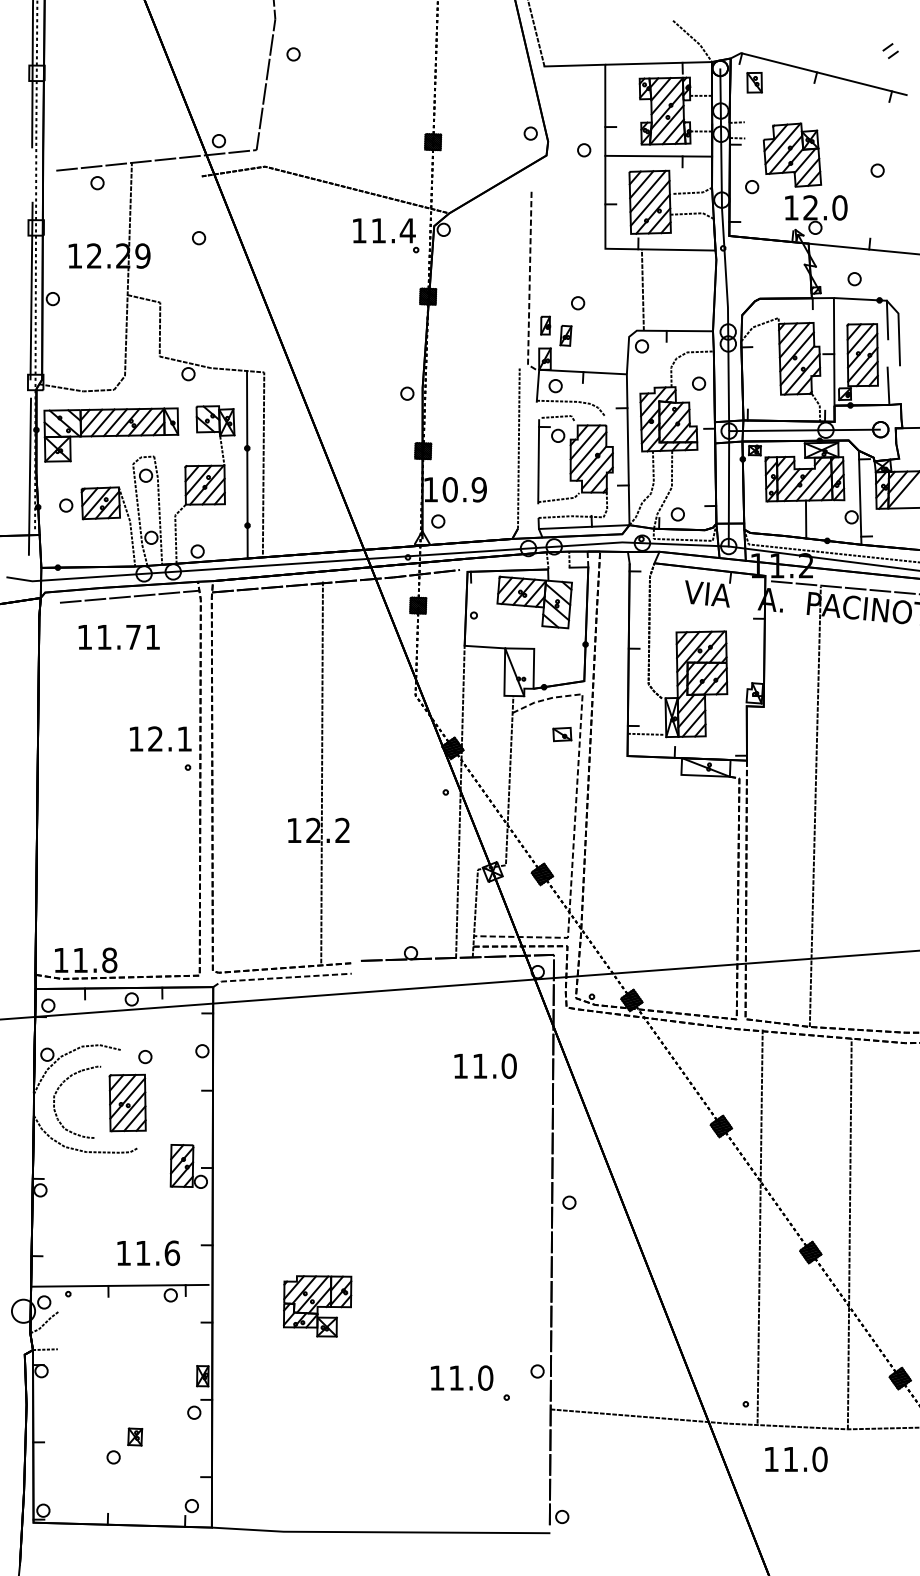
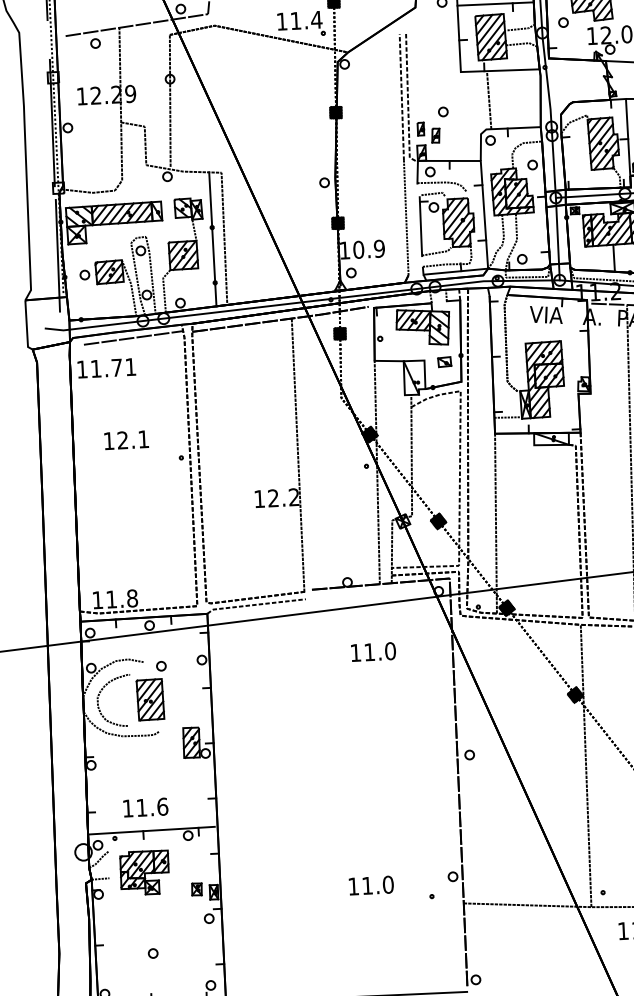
part: (386, 235) -> (301, 24), moved
line: (197, 268) -> (170, 100), added
line: (520, 279) -> (401, 97), added
text: (118, 637) -> (106, 368), moved
part: (562, 734) -> (444, 362), moved
text: (160, 738) -> (126, 439), moved
line: (321, 771) -> (297, 454), moved
line: (622, 881) -> (496, 523), added
text: (485, 1065) -> (373, 651), moved
line: (759, 1225) -> (585, 765), moved
text: (148, 1252) -> (145, 807), moved
part: (317, 1306) -> (144, 873), moved
text: (461, 1377) -> (371, 885), moved
part: (135, 1436) -> (197, 889), moved

